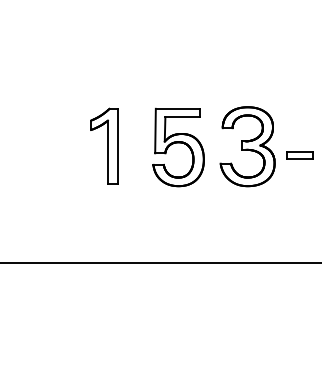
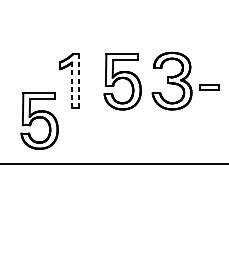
line: (118, 146) -> (79, 81), solid -> dashed
line: (107, 152) -> (71, 85), solid -> dashed
part: (62, 202) -> (39, 121), added

